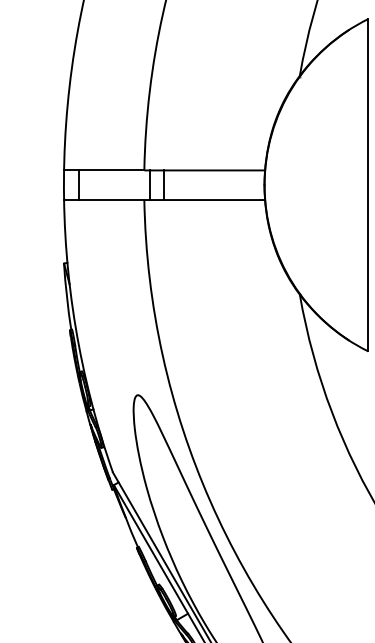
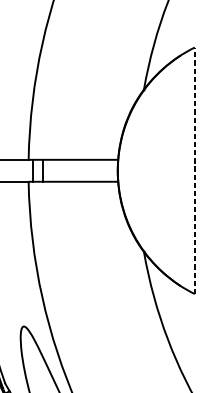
line: (368, 184) -> (194, 170), solid -> dashed

